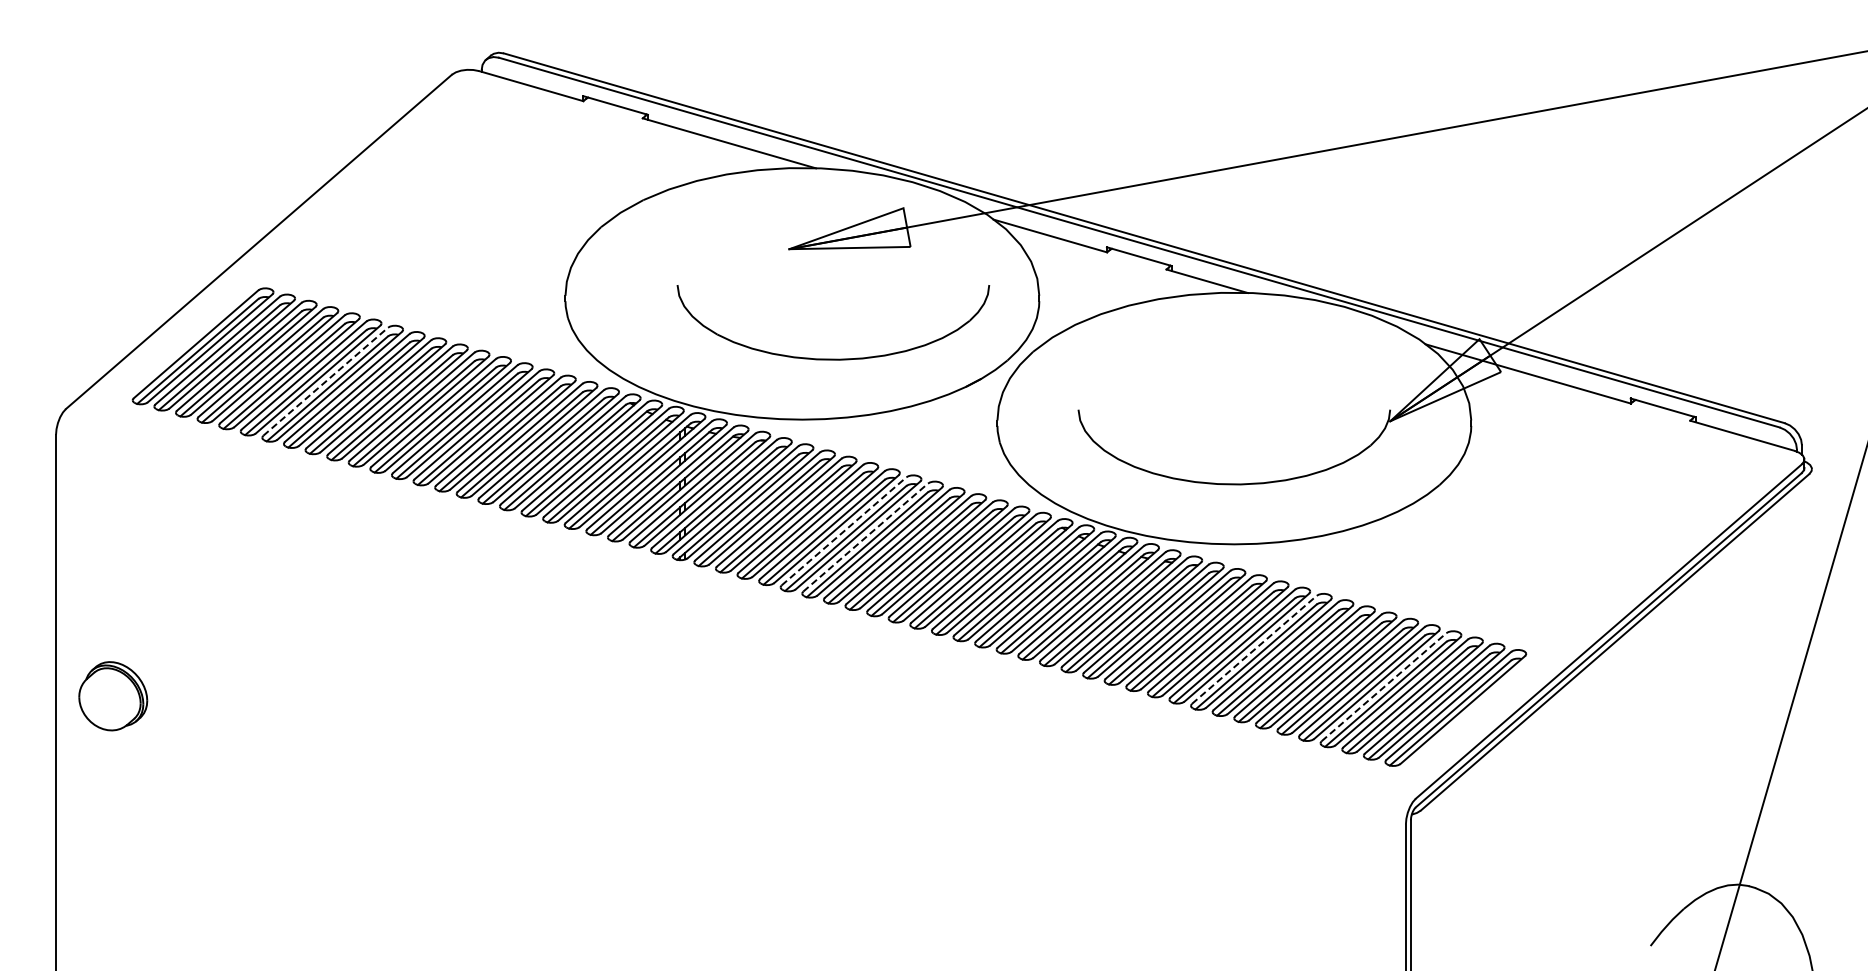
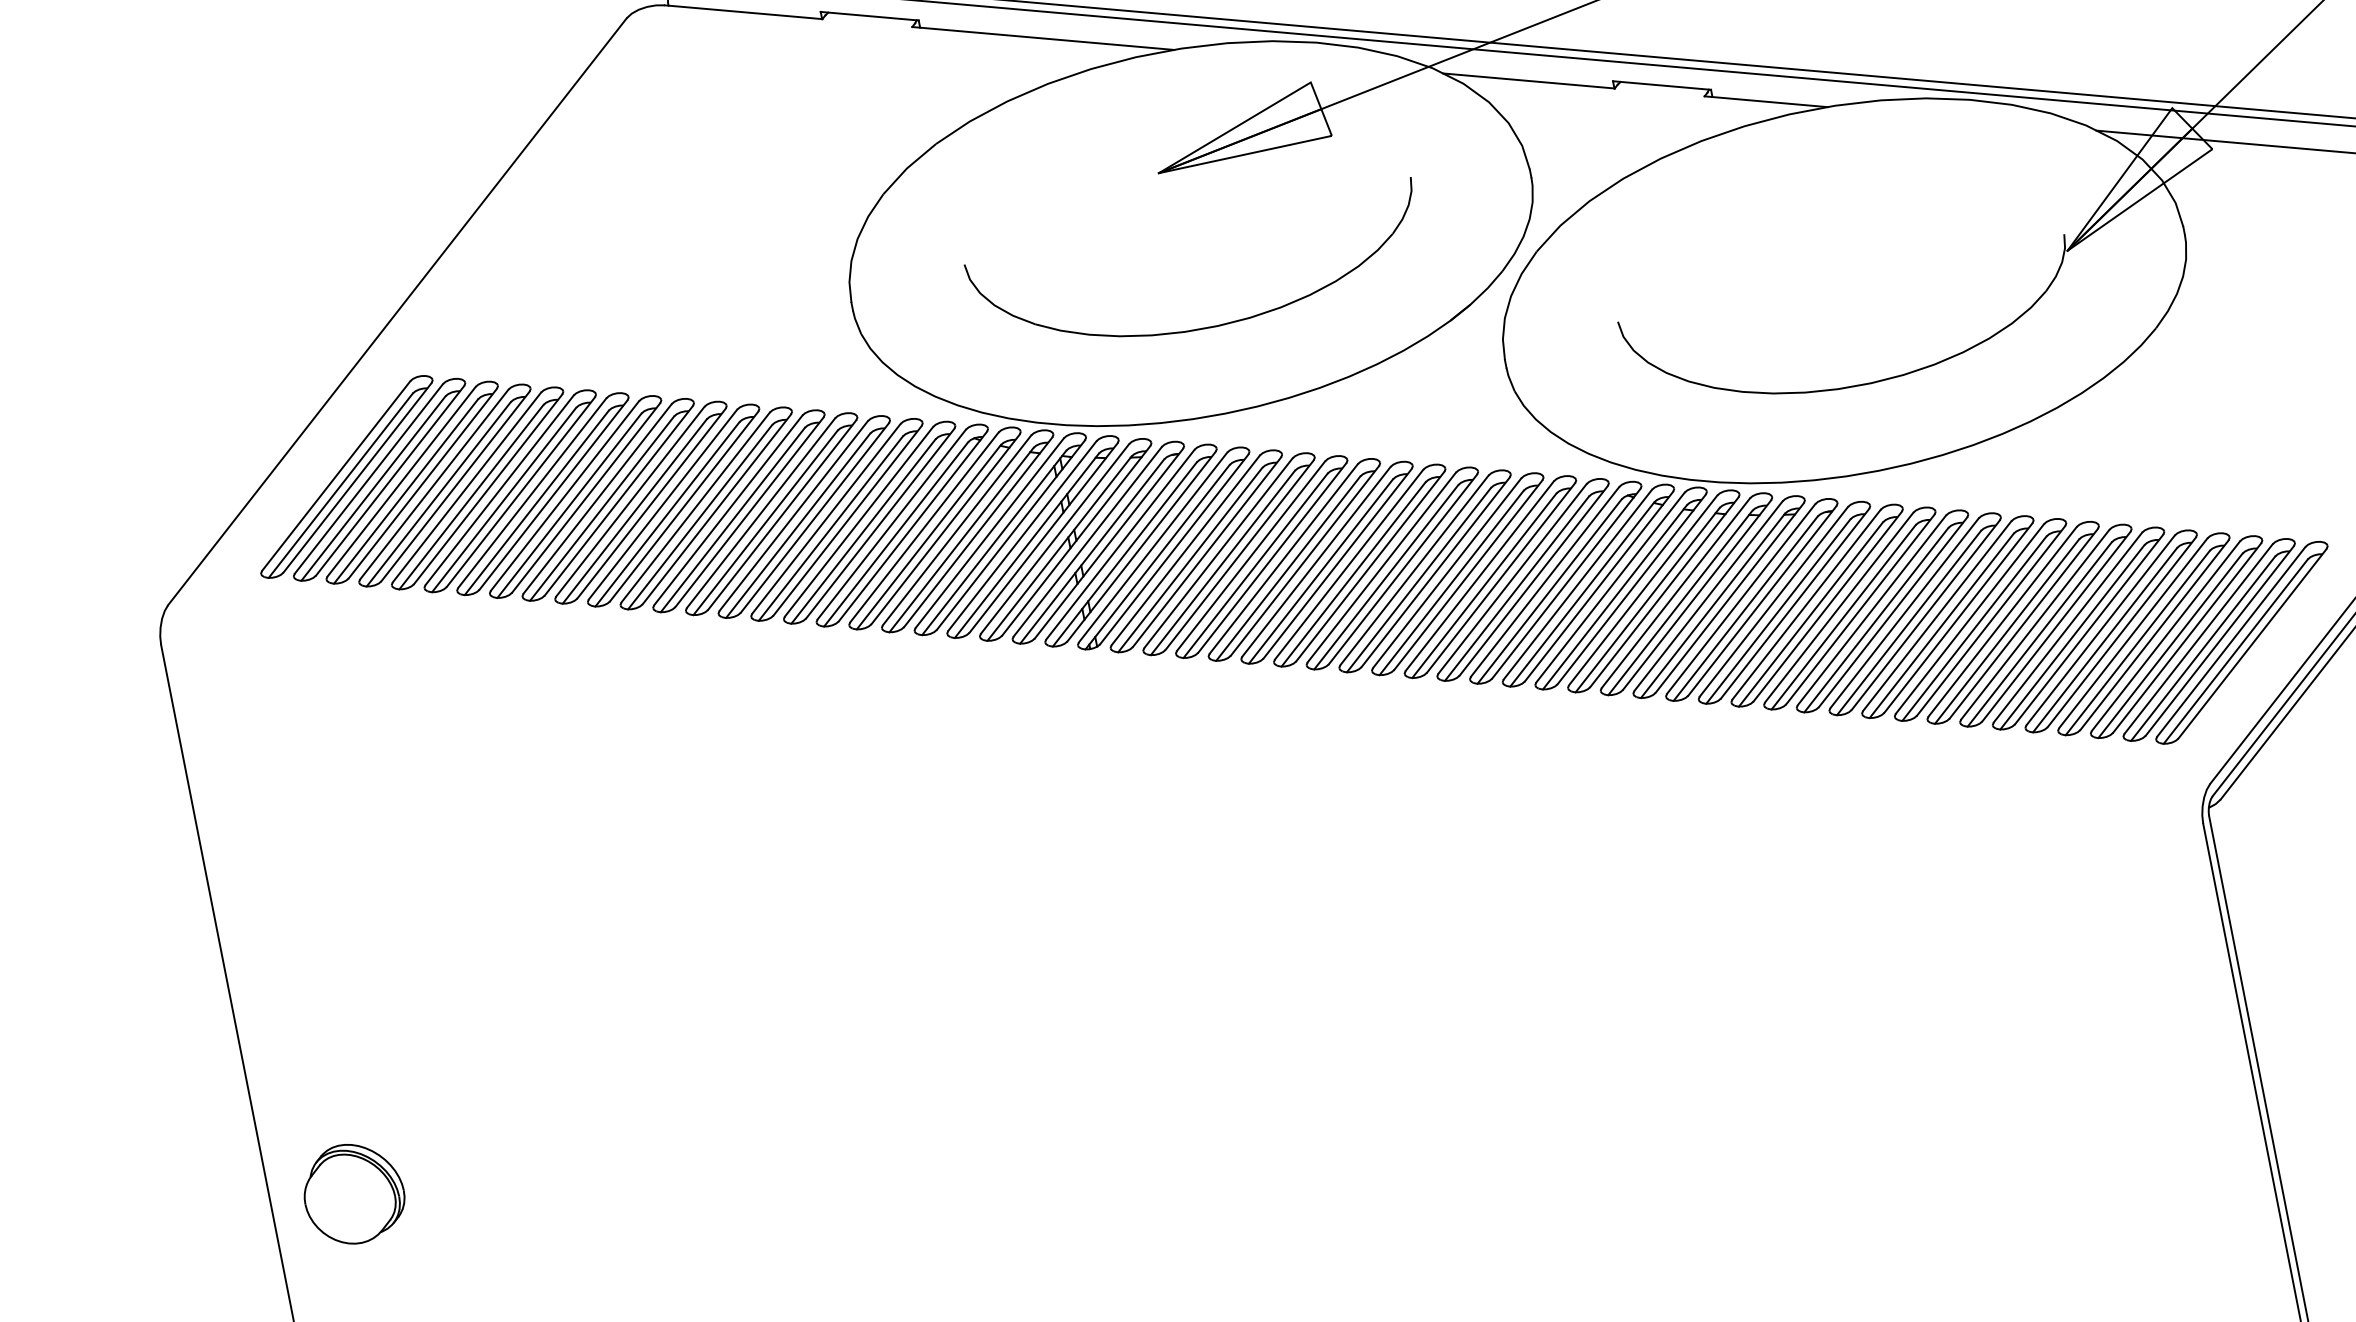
part: (833, 358) -> (1208, 325), moved
line: (326, 381) -> (533, 492), dashed -> solid
line: (844, 531) -> (1317, 561), dashed -> solid
line: (866, 537) -> (1350, 564), dashed -> solid
line: (1254, 649) -> (1937, 615), dashed -> solid
line: (1384, 686) -> (2133, 632), dashed -> solid
part: (113, 696) -> (354, 1193), moved

